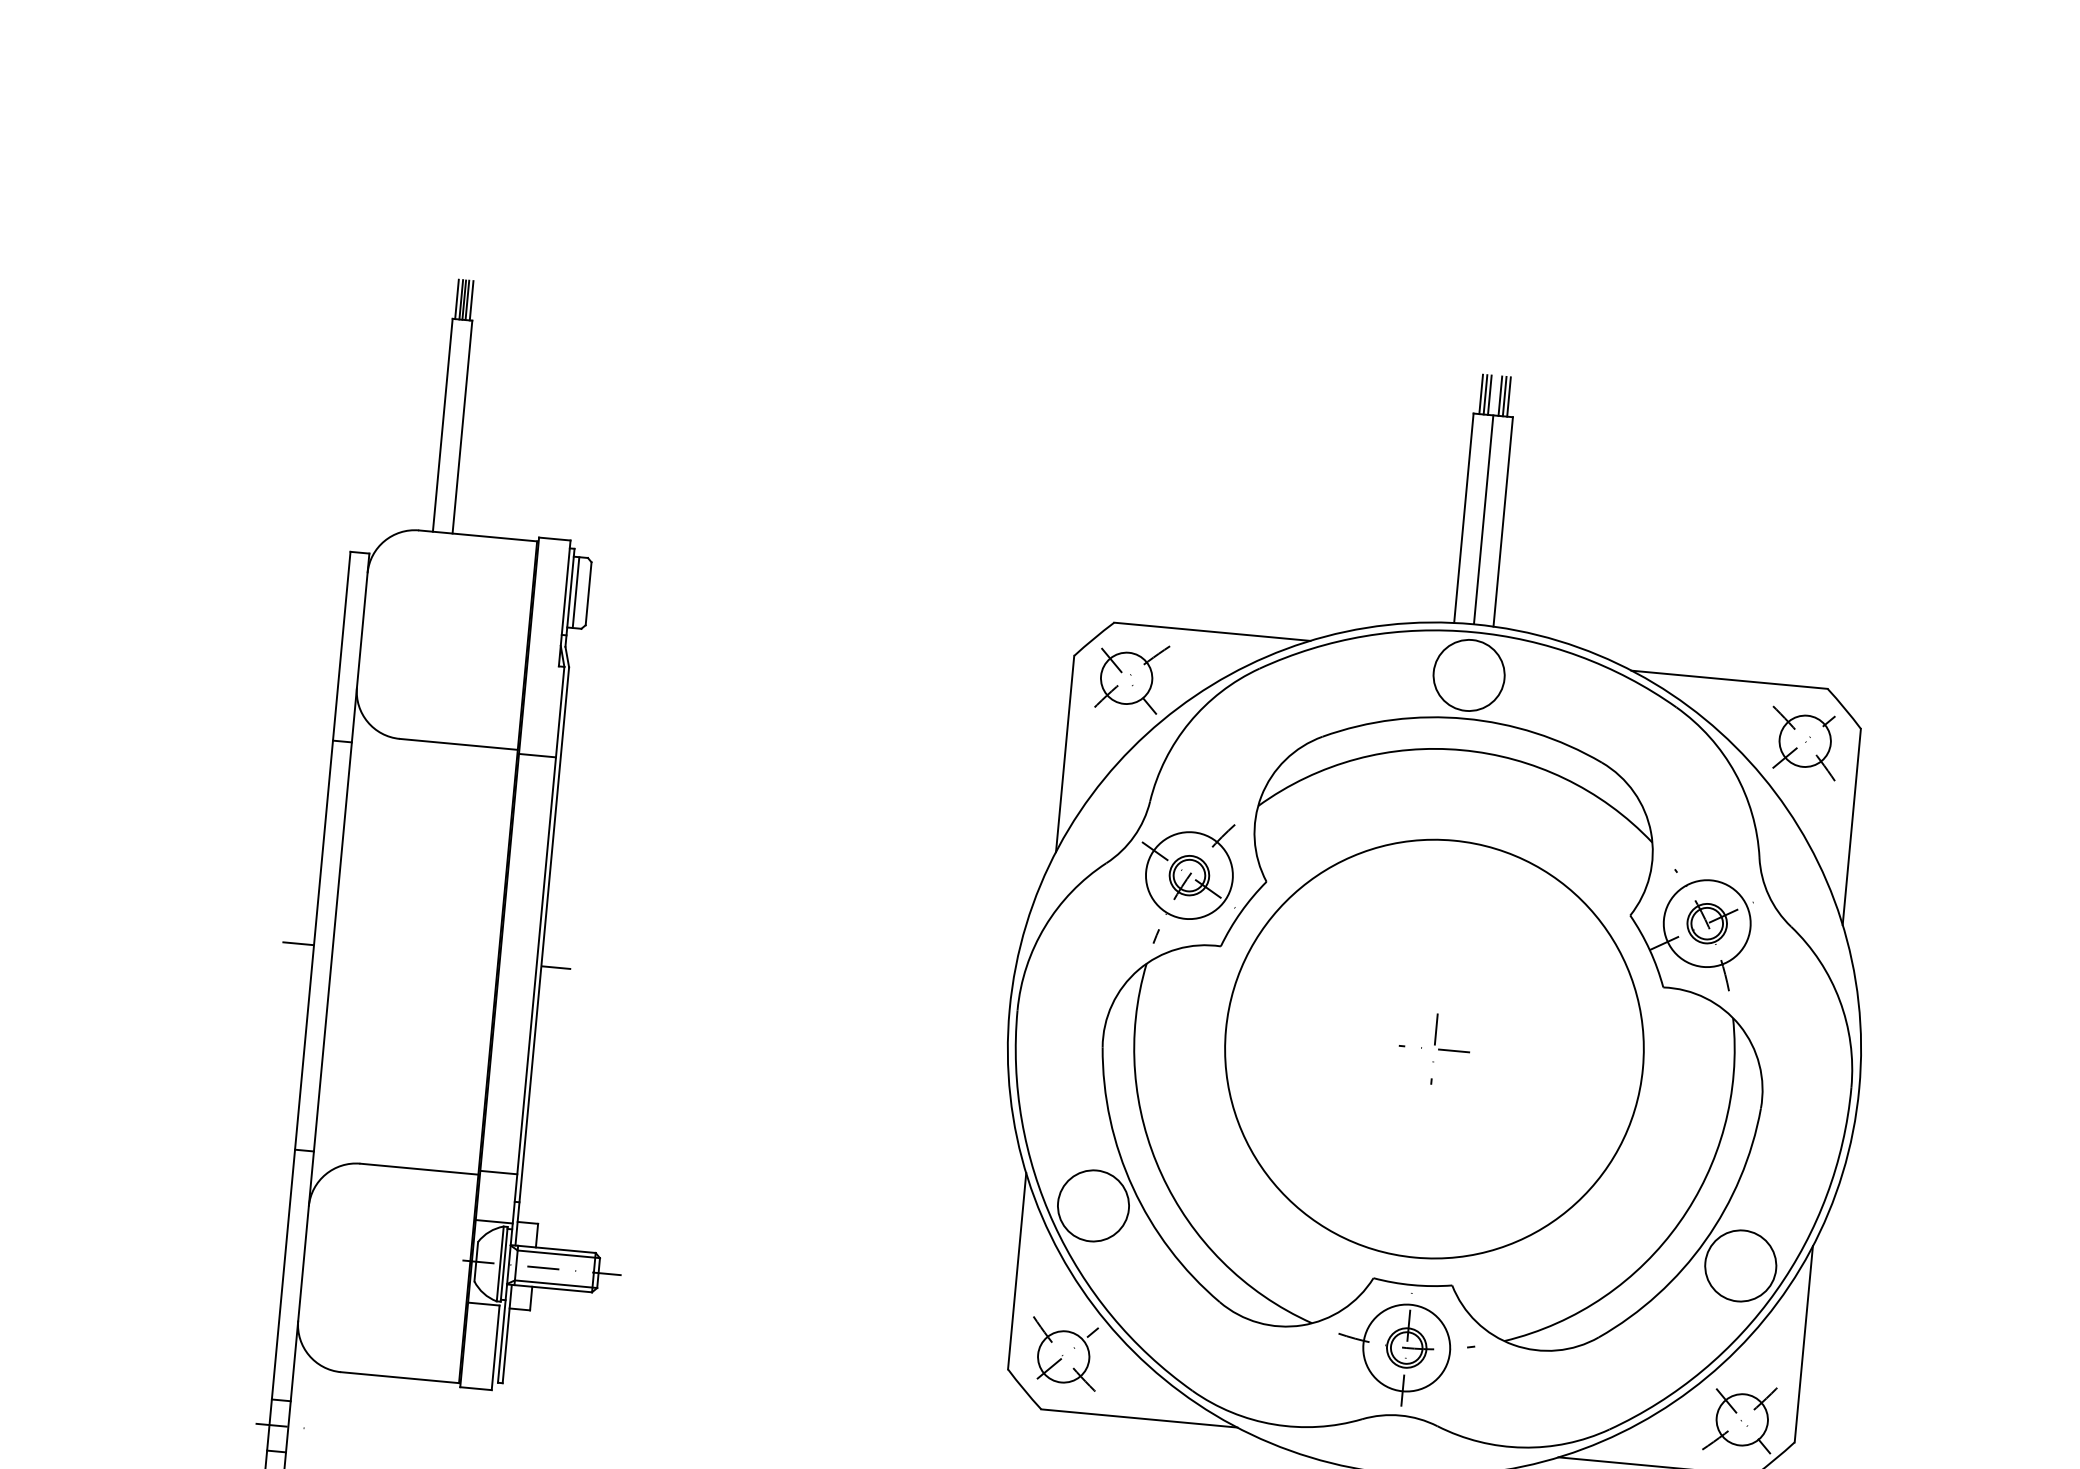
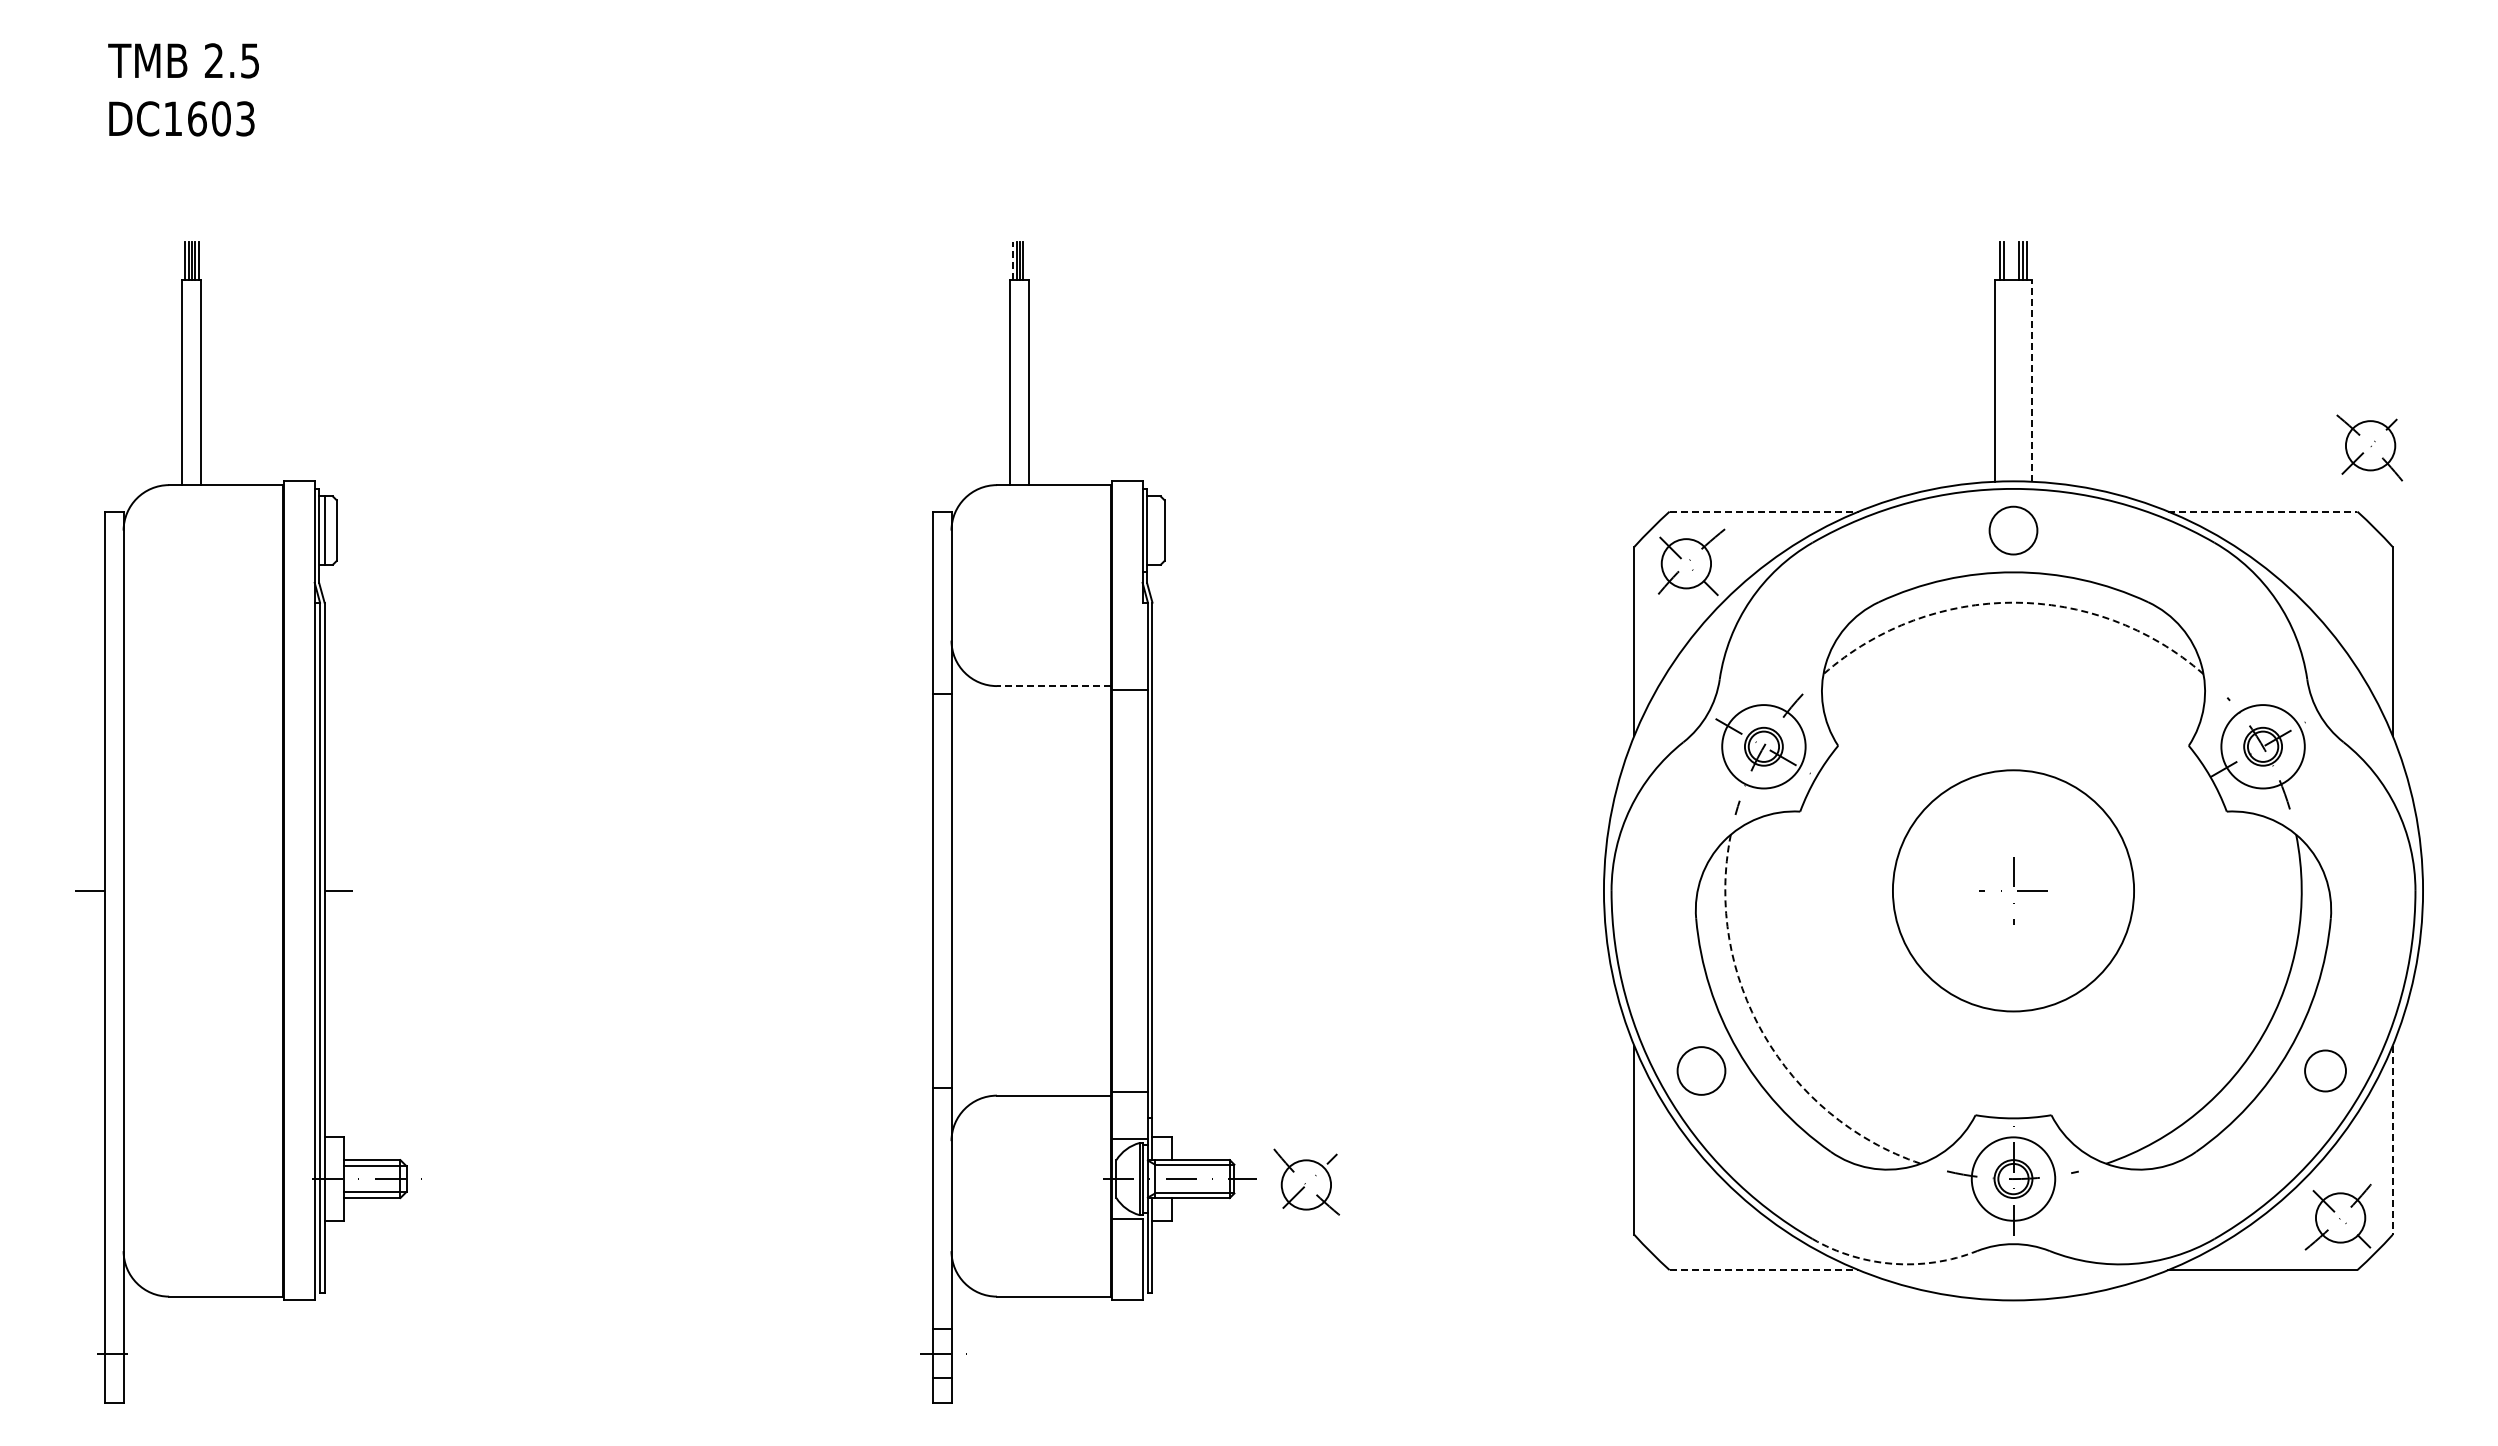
line: (456, 298) -> (1012, 260), solid -> dashed
line: (471, 300) -> (1026, 260), removed
line: (1489, 394) -> (2008, 260), removed
line: (1483, 518) -> (2013, 379), removed
line: (1503, 521) -> (2032, 380), solid -> dashed
line: (576, 592) -> (1152, 530), removed
line: (1212, 631) -> (1764, 511), solid -> dashed
circle: (1469, 675) -> (2013, 530), size x0.7
line: (1729, 679) -> (2262, 511), solid -> dashed
part: (1803, 742) -> (2369, 447), moved
line: (458, 744) -> (1053, 686), solid -> dashed
arc: (1462, 750) -> (2013, 602), solid -> dashed
line: (297, 943) -> (917, 890), removed
line: (555, 967) -> (1166, 890), removed
circle: (1434, 1048) -> (2013, 890), size x0.6
arc: (1161, 1174) -> (1763, 1034), solid -> dashed
circle: (1093, 1205) -> (1701, 1070), size x0.7
circle: (1740, 1265) -> (2325, 1070), size x0.6
line: (1803, 1344) -> (2392, 1140), solid -> dashed
part: (1064, 1353) -> (1306, 1181), moved
line: (1139, 1418) -> (1764, 1270), solid -> dashed
arc: (1274, 1424) -> (1893, 1263), solid -> dashed

